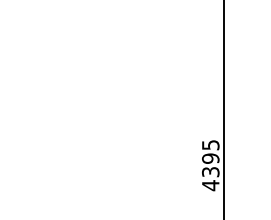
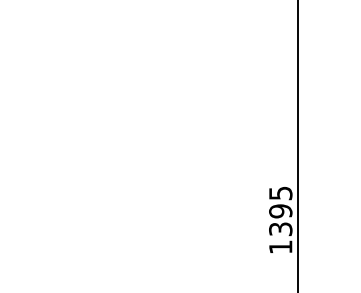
text: (210, 185) -> (280, 247), 4395 -> 1395

